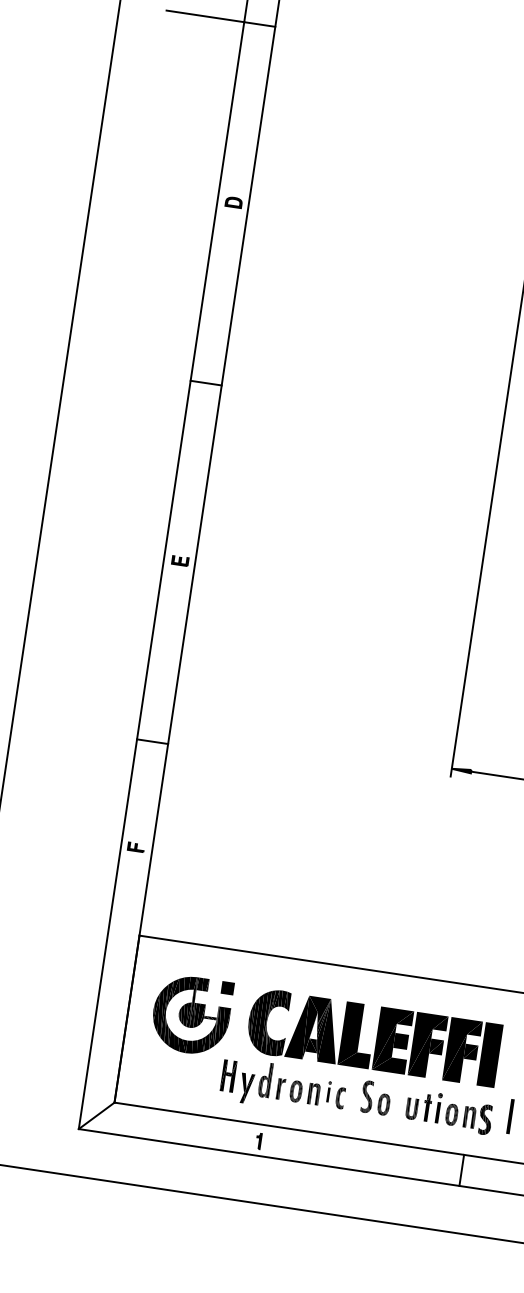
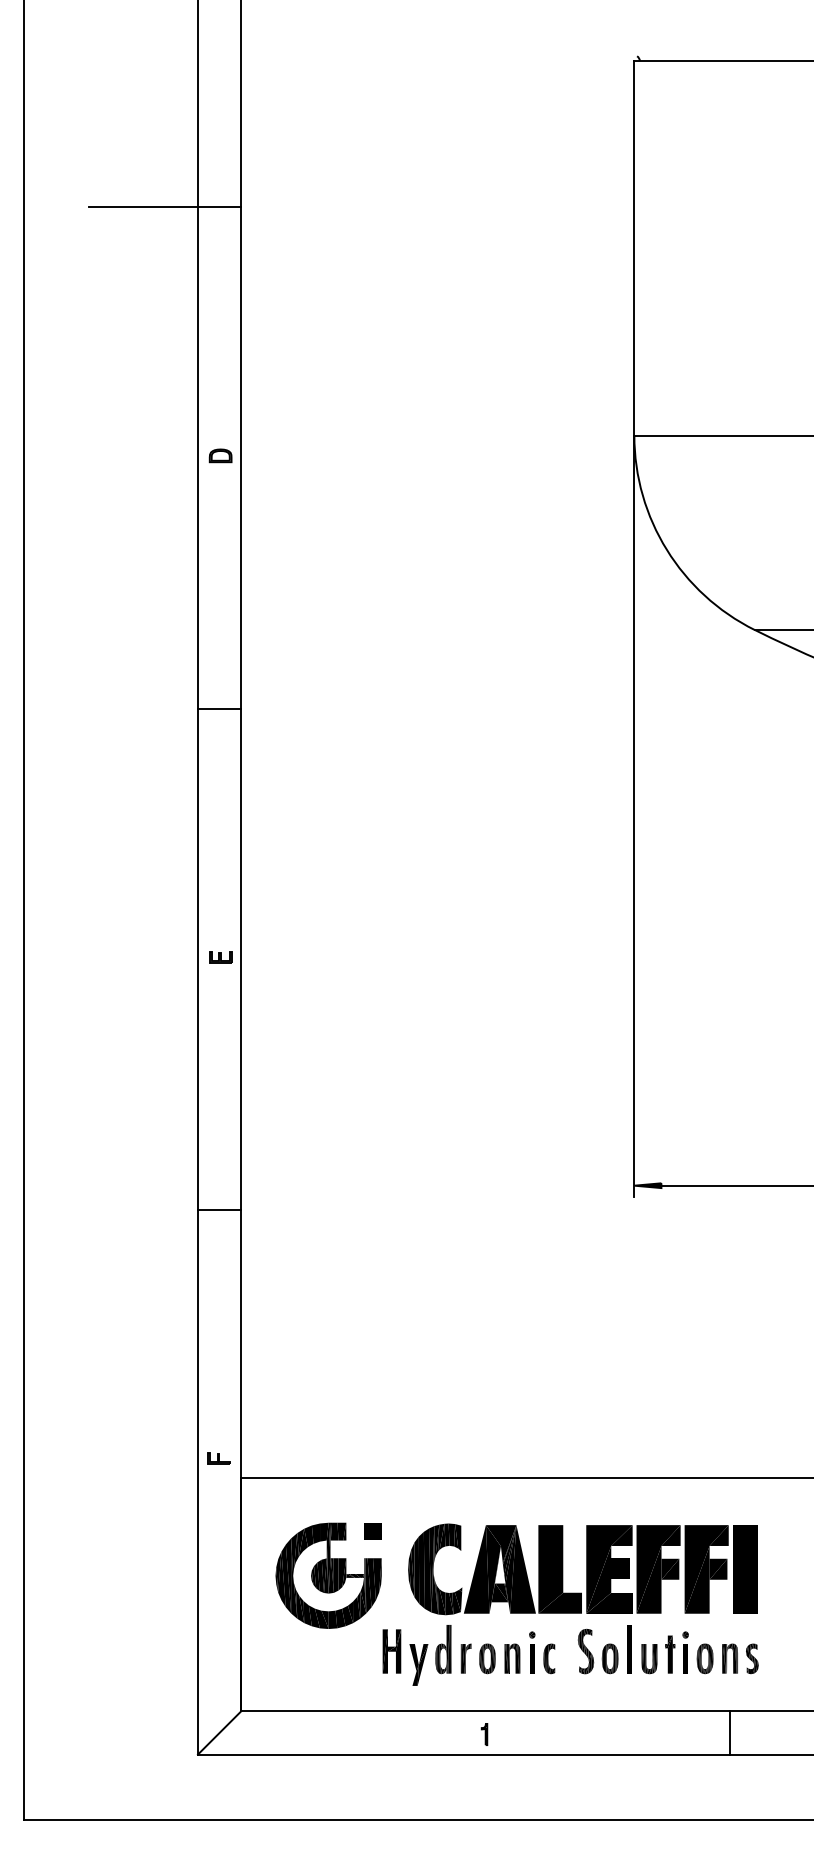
part: (135, 847) -> (218, 1458), moved
part: (329, 1091) -> (532, 1652), size x1.43
line: (510, 1116) -> (629, 1649), moved
part: (485, 1119) -> (752, 1658), size x0.71
part: (258, 1141) -> (484, 1734), moved

